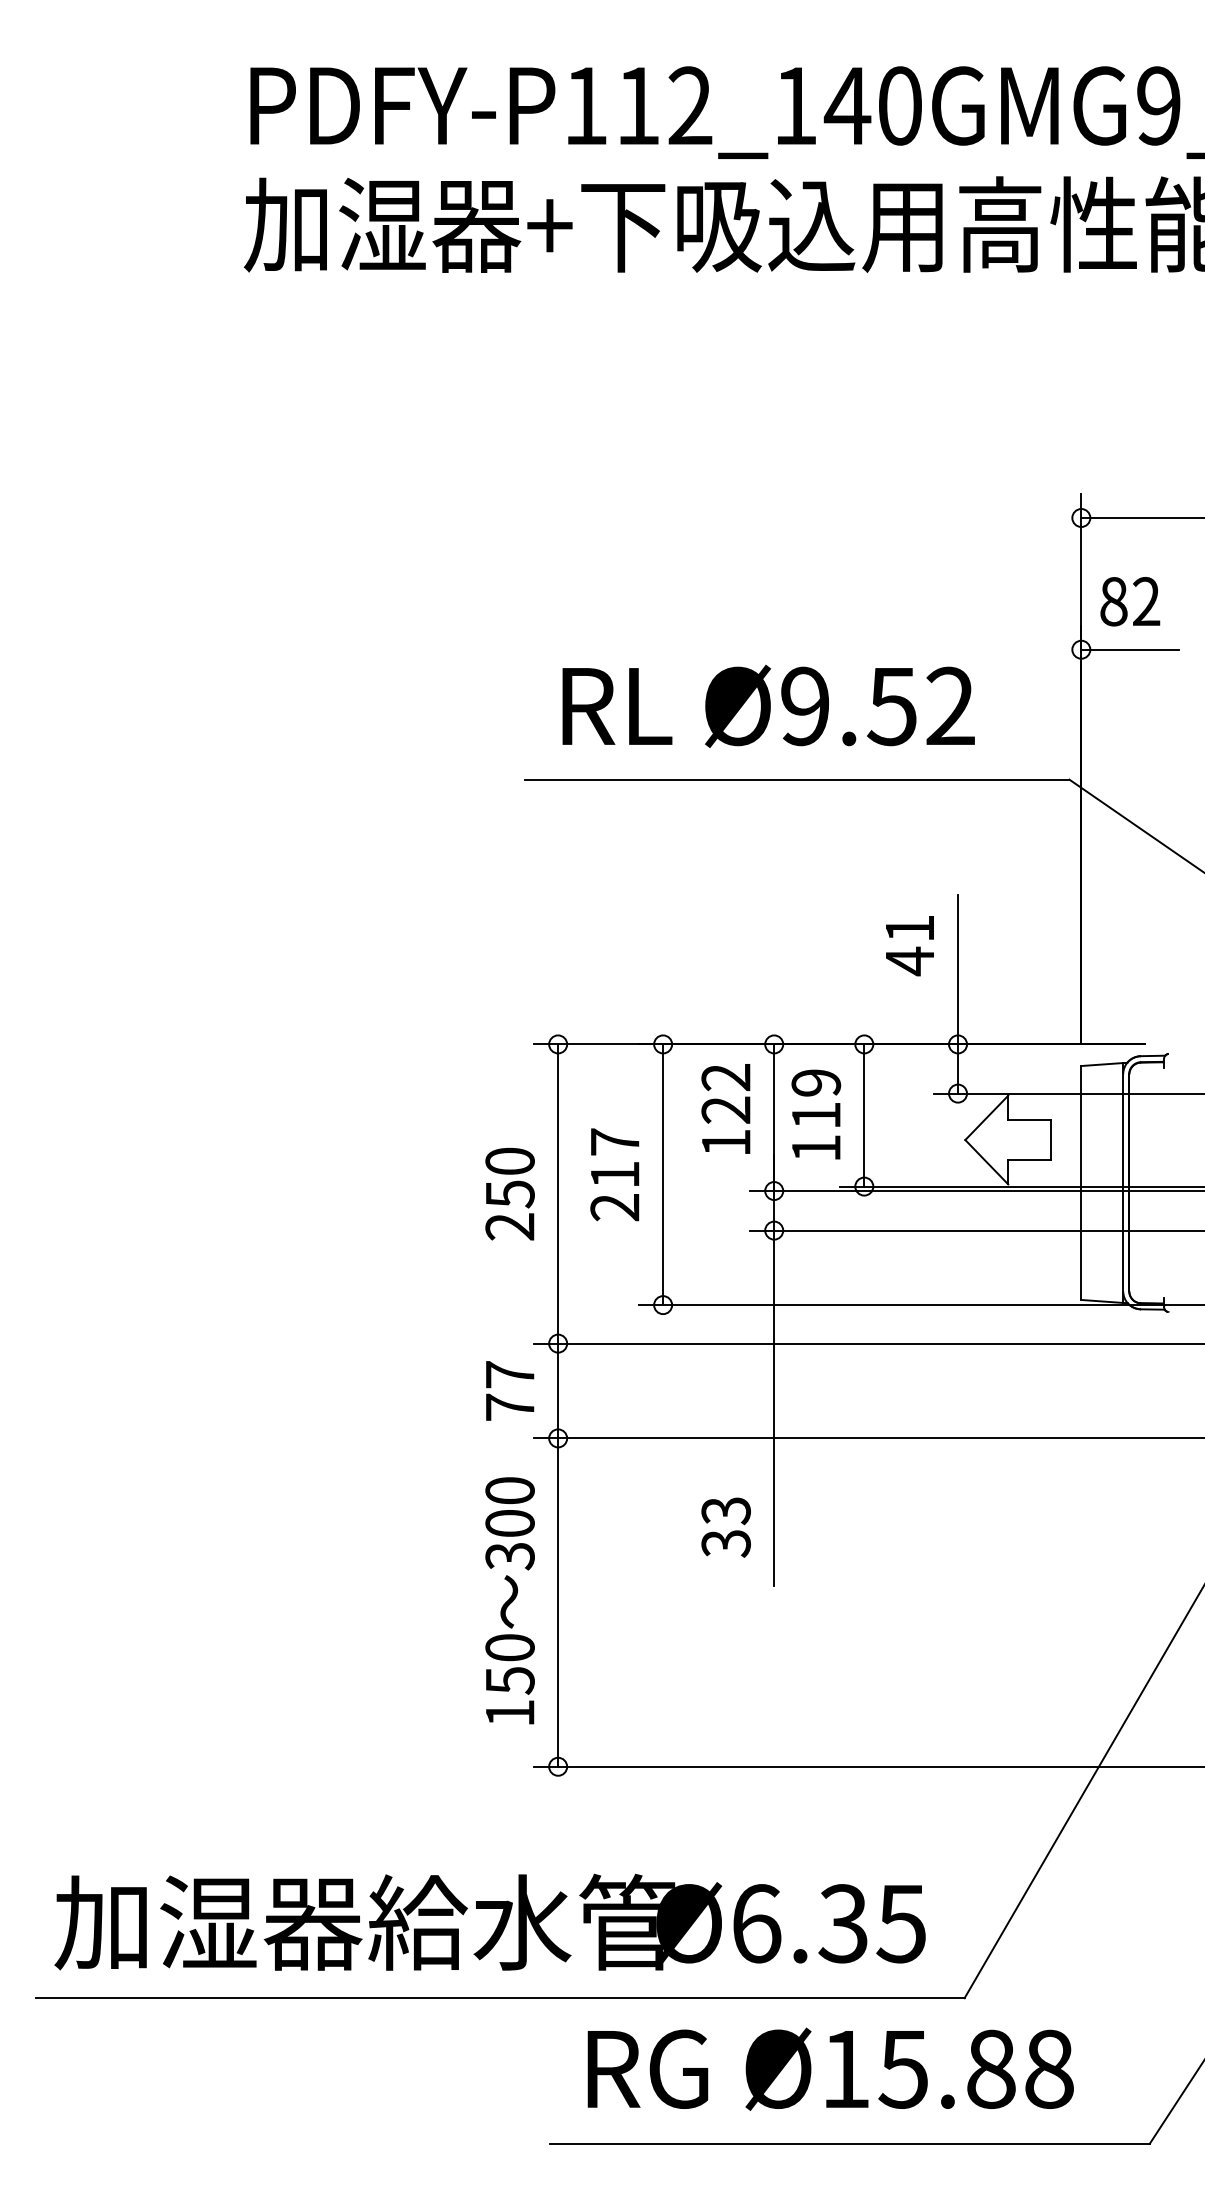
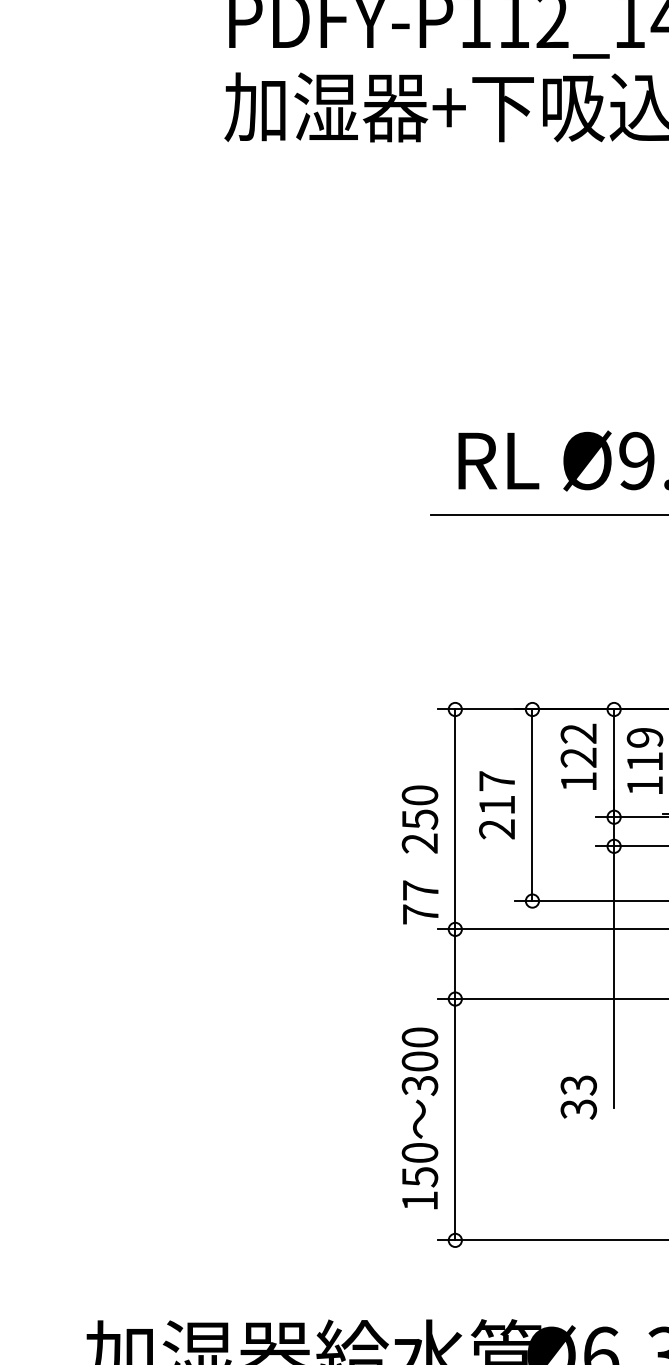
text: (510, 1390) -> (421, 902), moved
text: (725, 1527) -> (578, 1097), moved

